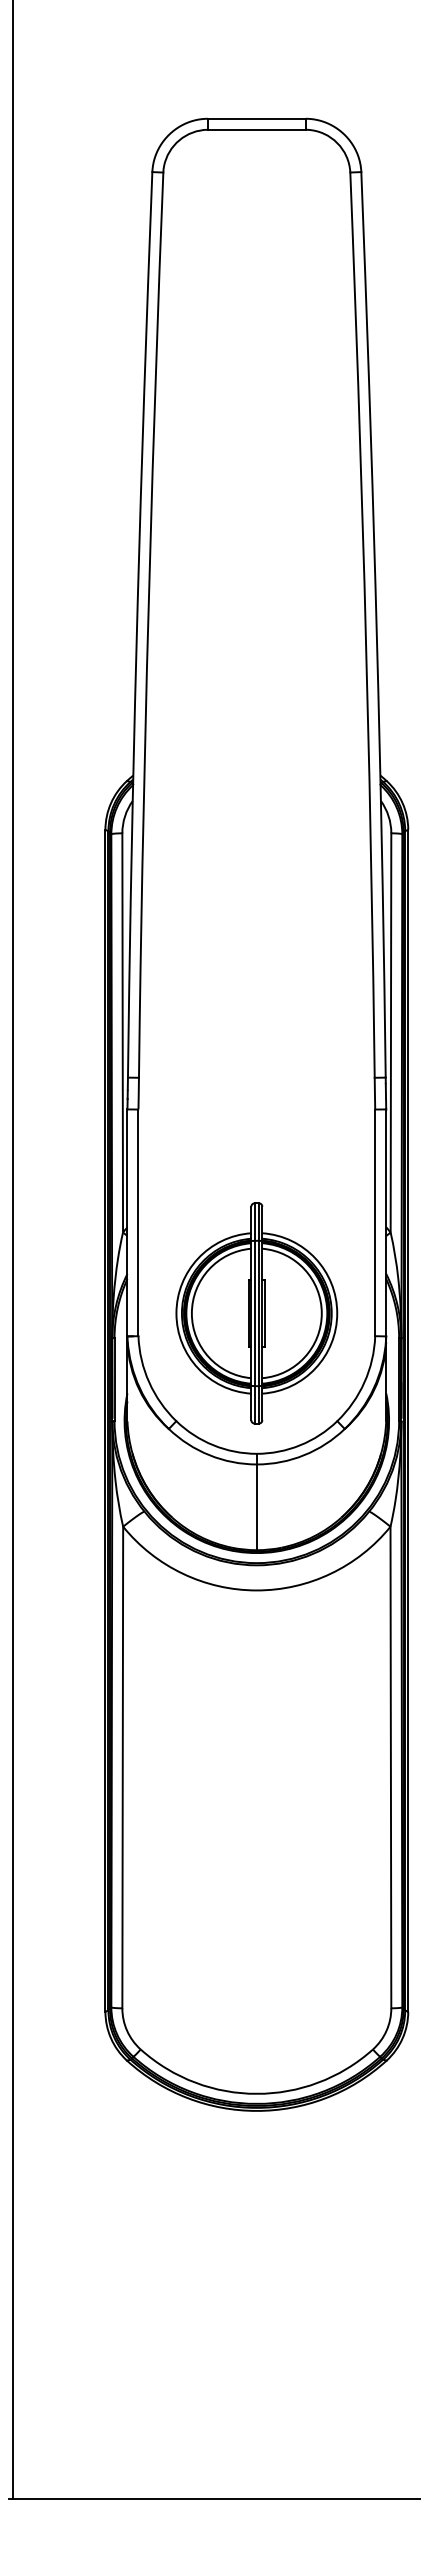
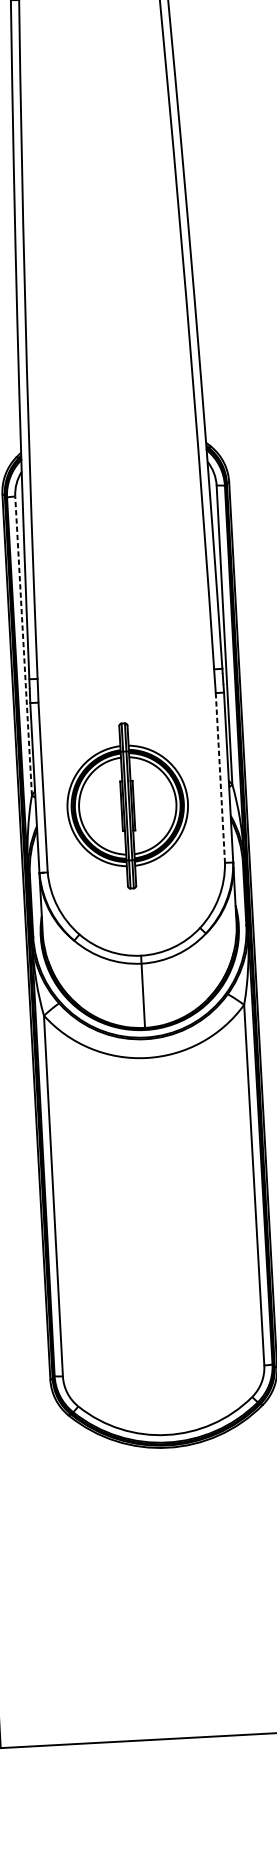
line: (122, 1032) -> (23, 645), solid -> dashed
line: (375, 1223) -> (220, 778), solid -> dashed
part: (256, 1313) -> (127, 806), moved

